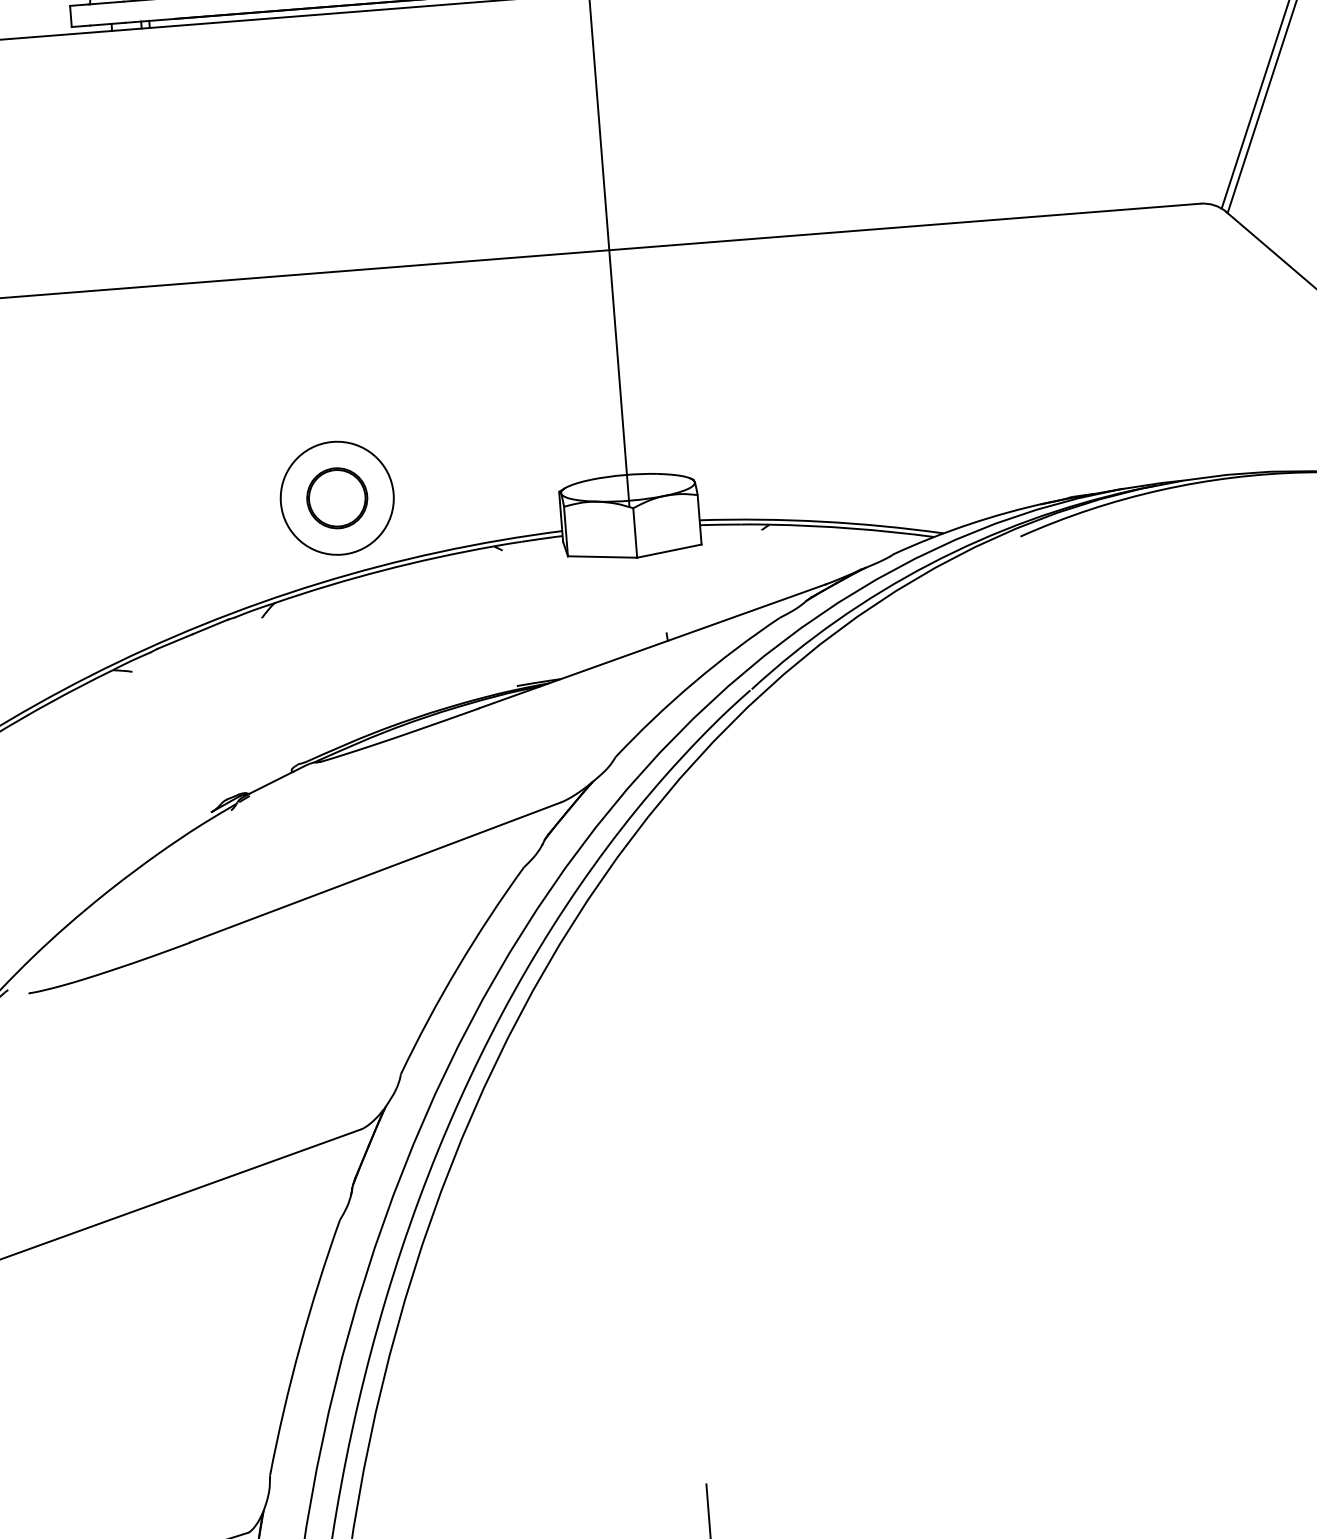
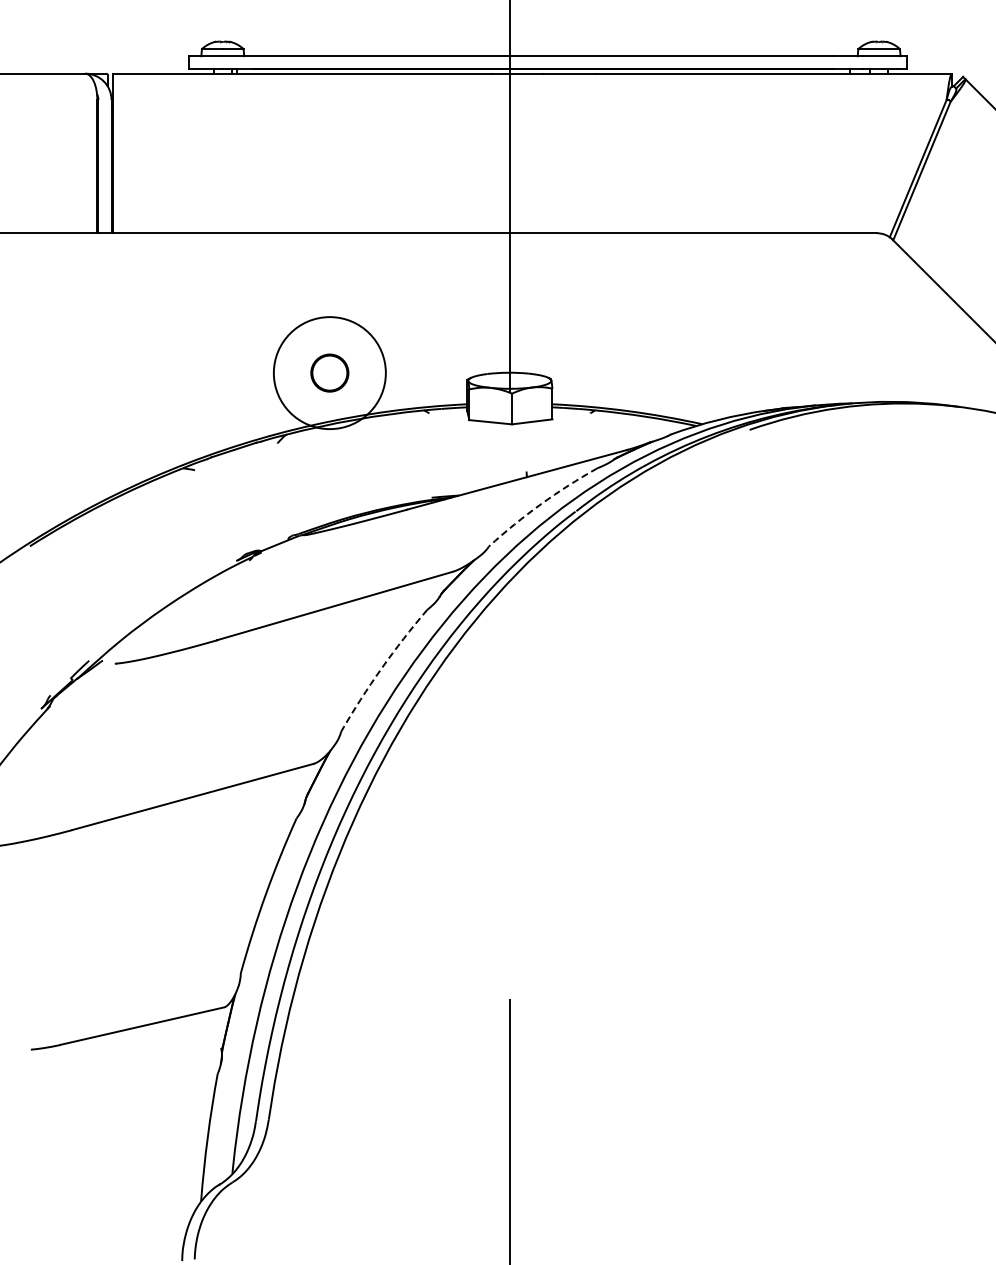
circle: (336, 498) -> (329, 373), size x1.6
arc: (694, 683) -> (541, 504), solid -> dashed
arc: (457, 967) -> (381, 668), solid -> dashed

